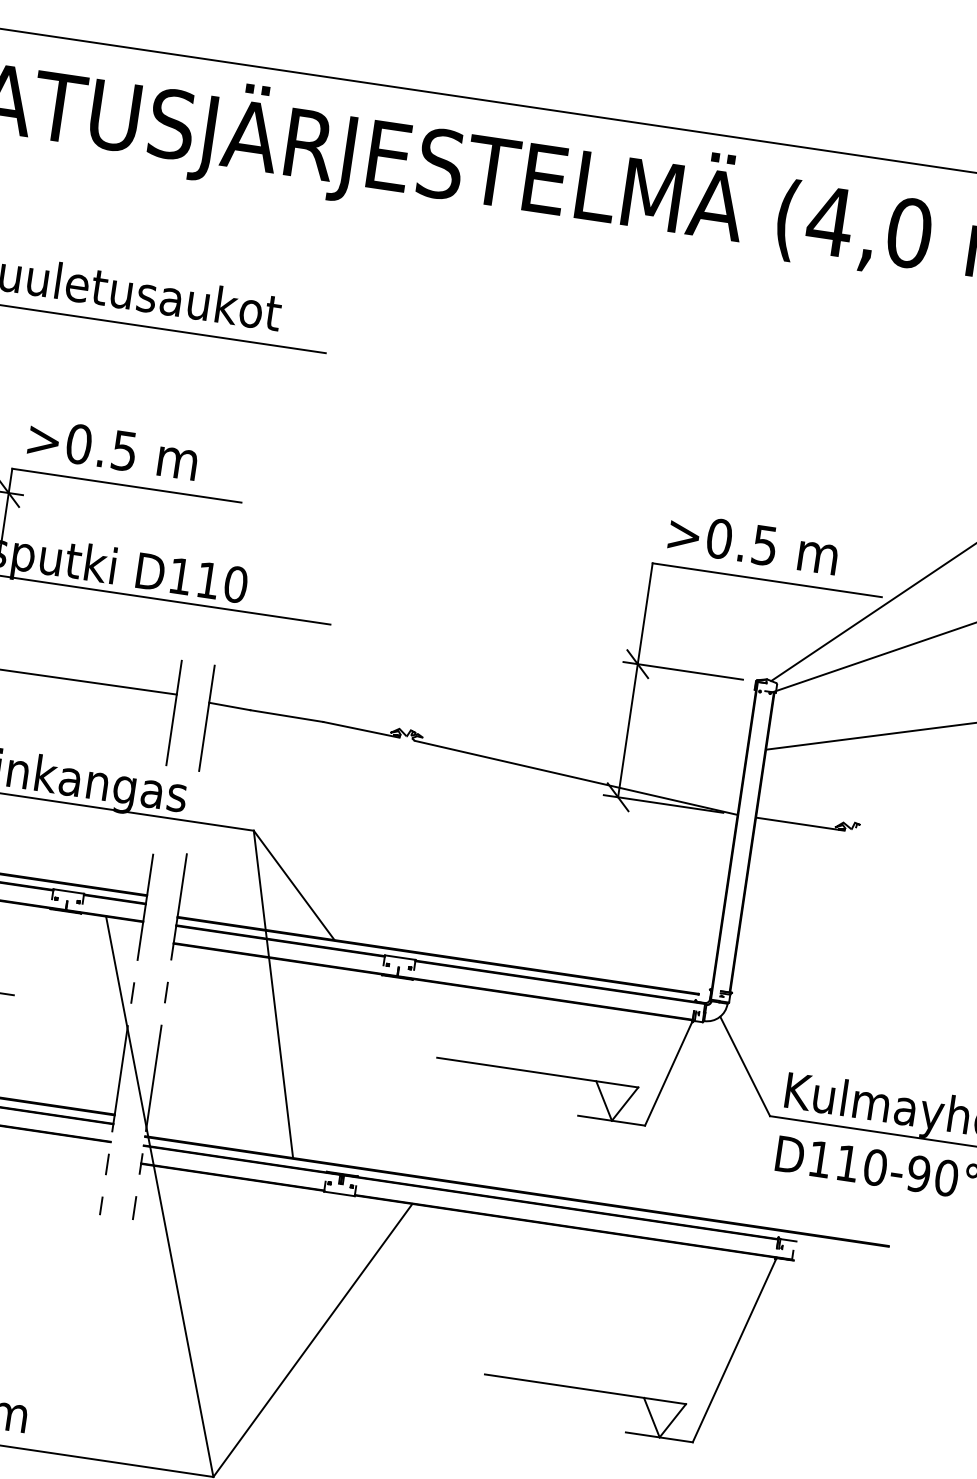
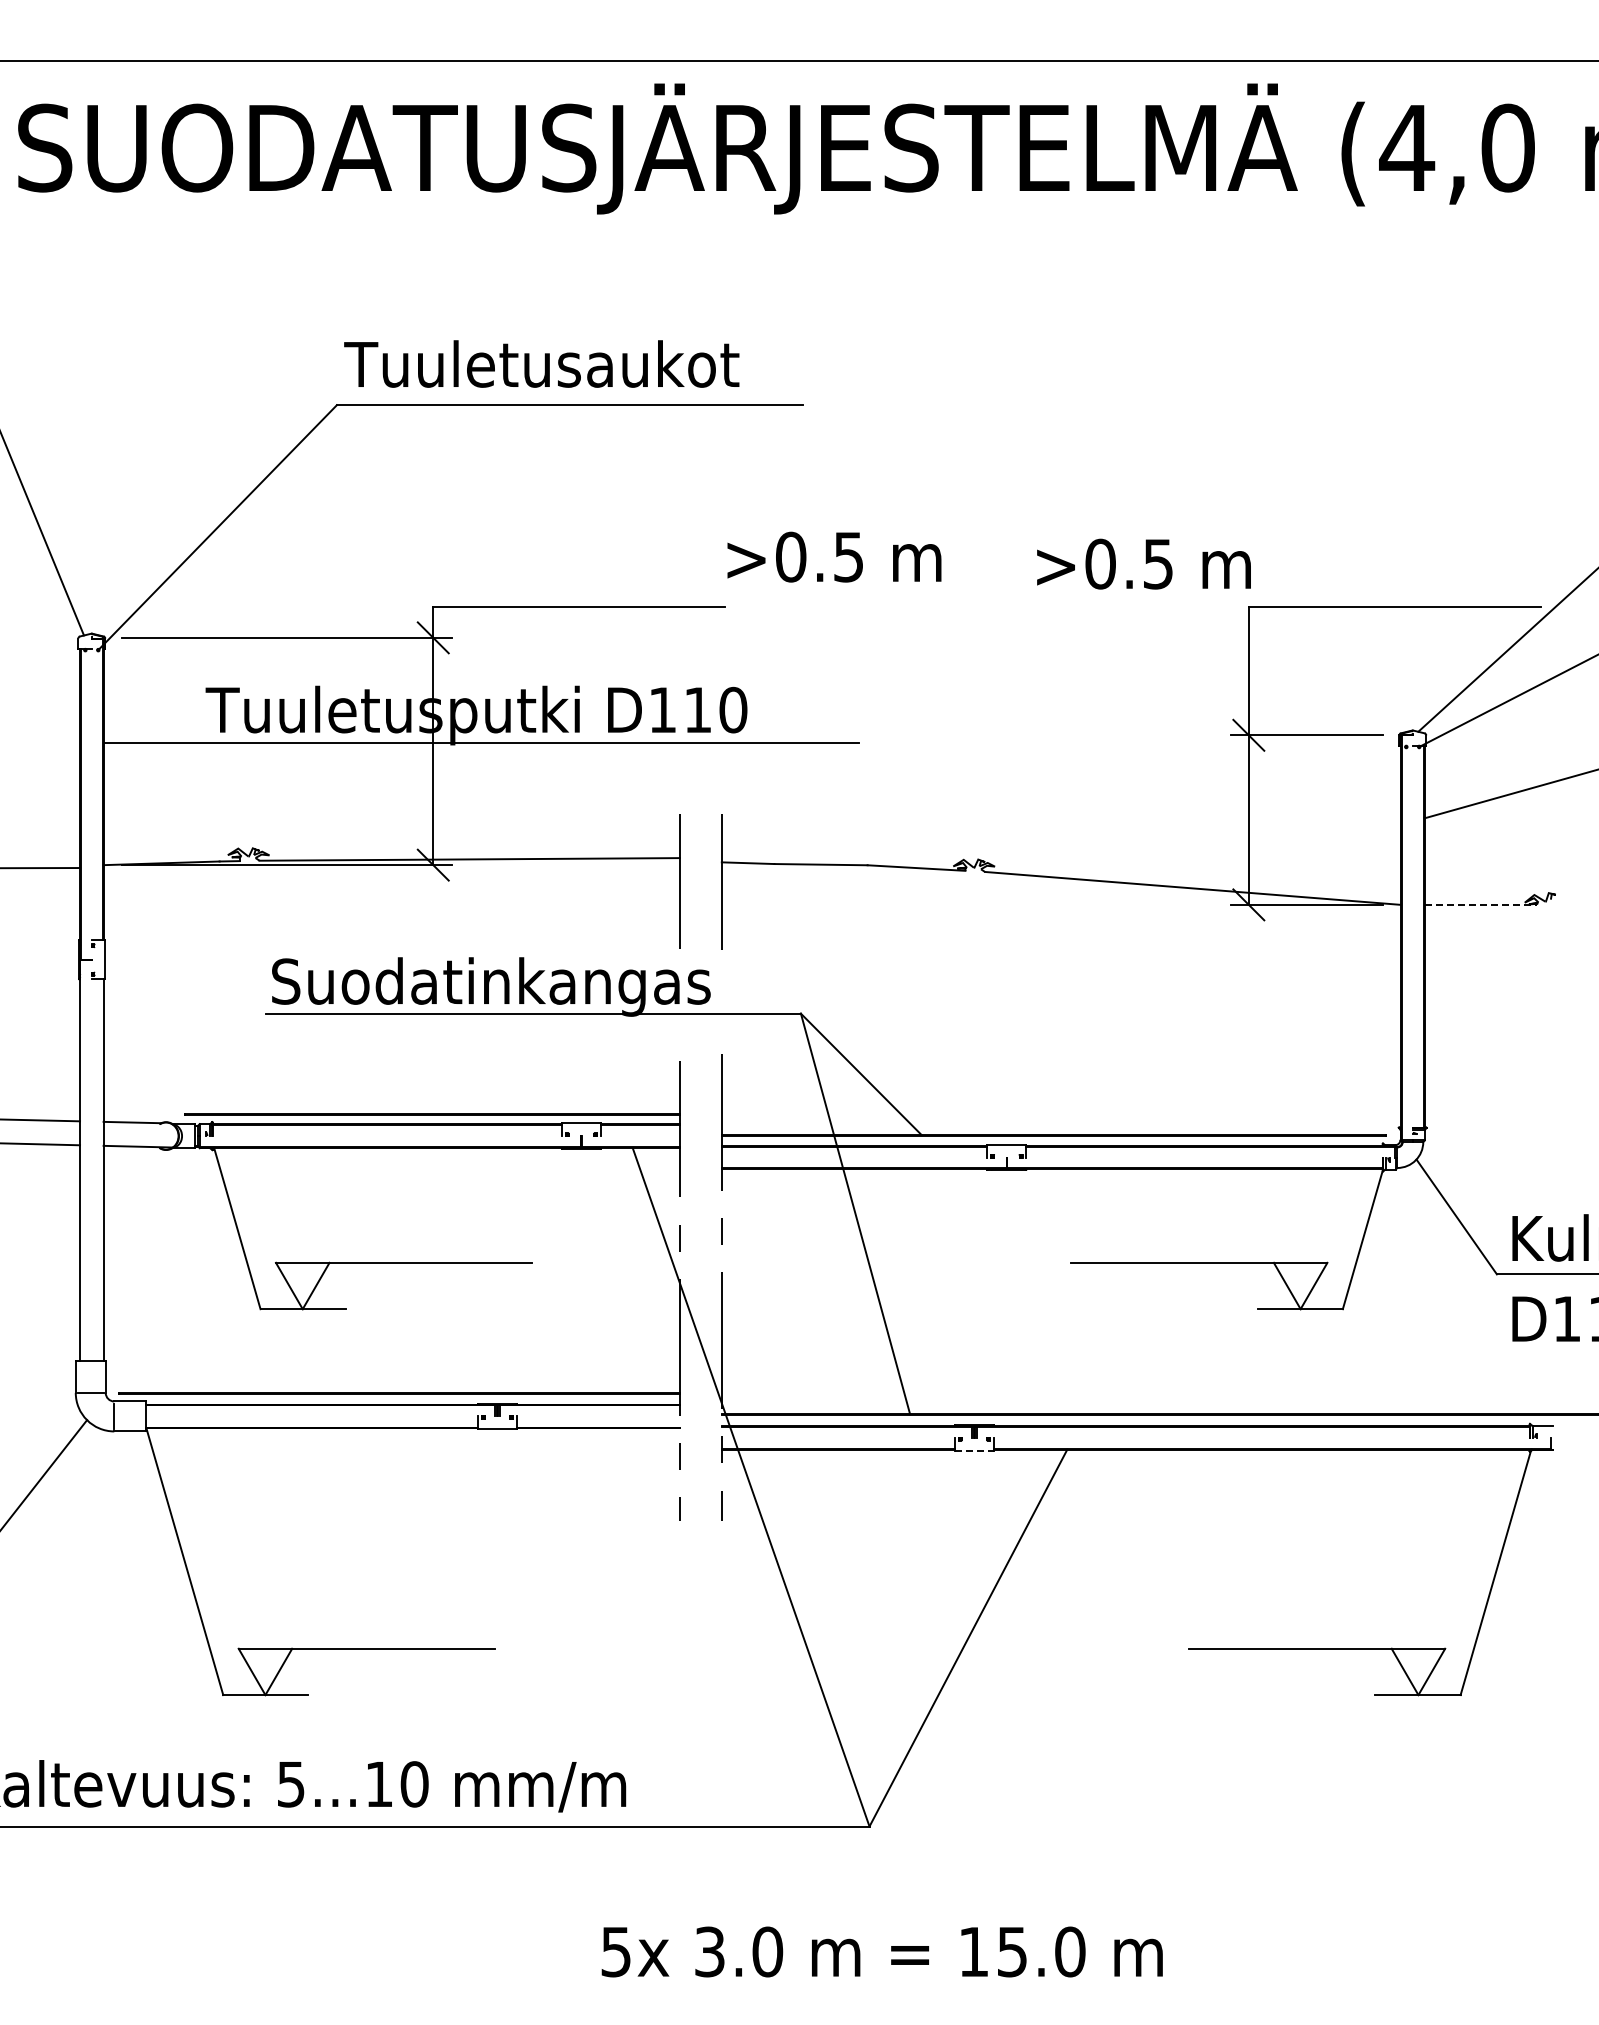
text: (113, 448) -> (834, 556), moved
text: (753, 543) -> (1143, 563), moved
line: (800, 823) -> (1481, 904), solid -> dashed
line: (340, 1193) -> (975, 1450), solid -> dashed

